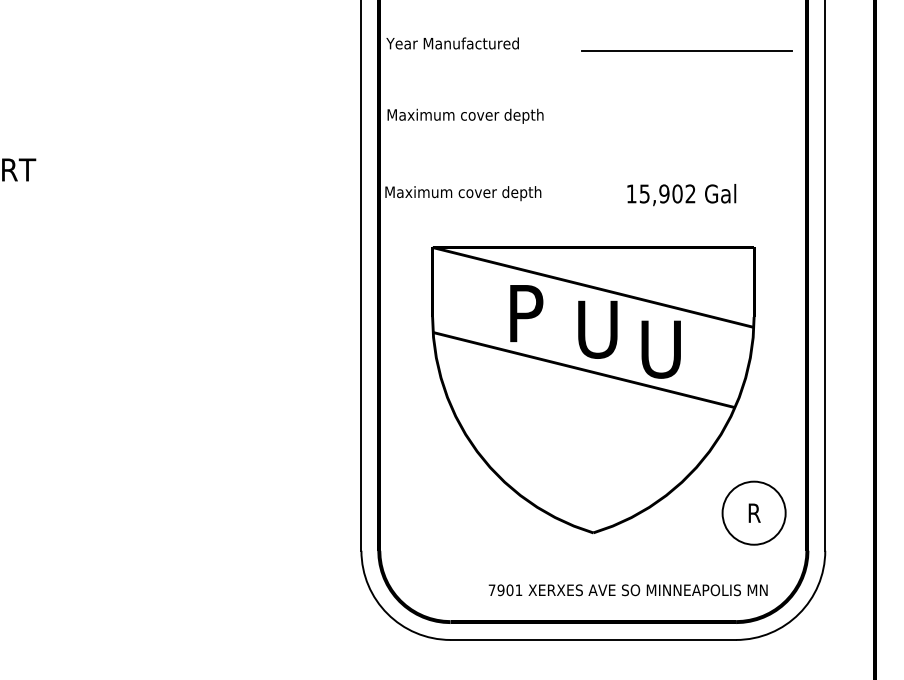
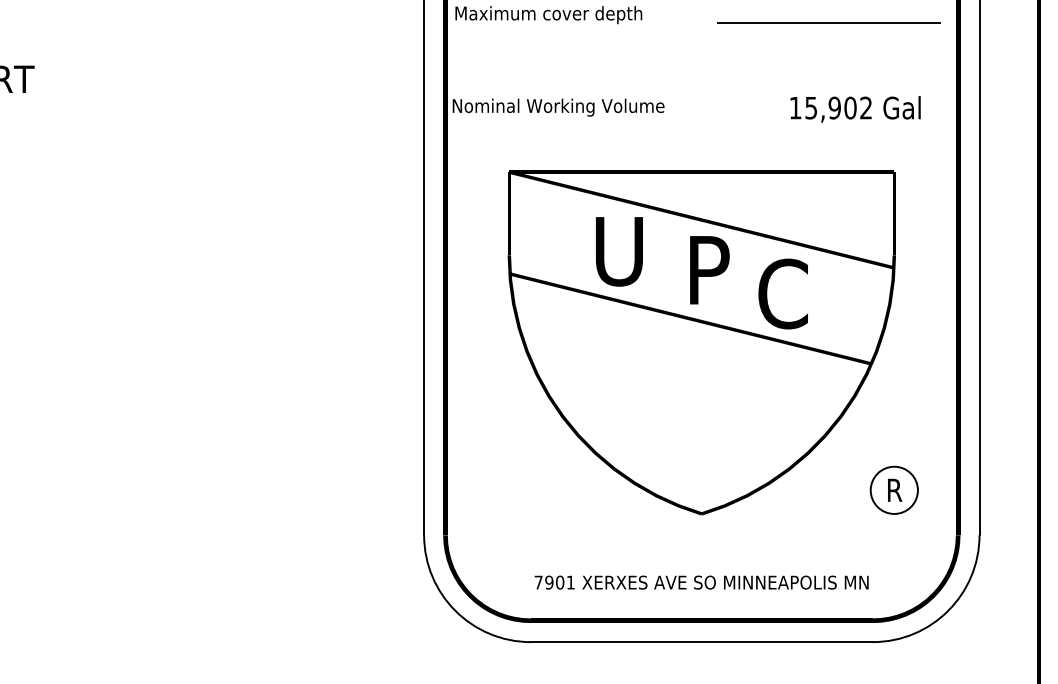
line: (699, 122) -> (828, 22), added
text: (474, 193) -> (559, 107), Maximum cover depth -> Nominal Working Volume
text: (681, 195) -> (855, 109), moved
text: (524, 314) -> (619, 252), P -> U
text: (597, 329) -> (706, 270), U -> P
text: (660, 348) -> (782, 293), U -> C
circle: (753, 512) -> (893, 489), size x0.62
text: (627, 590) -> (700, 582), moved

